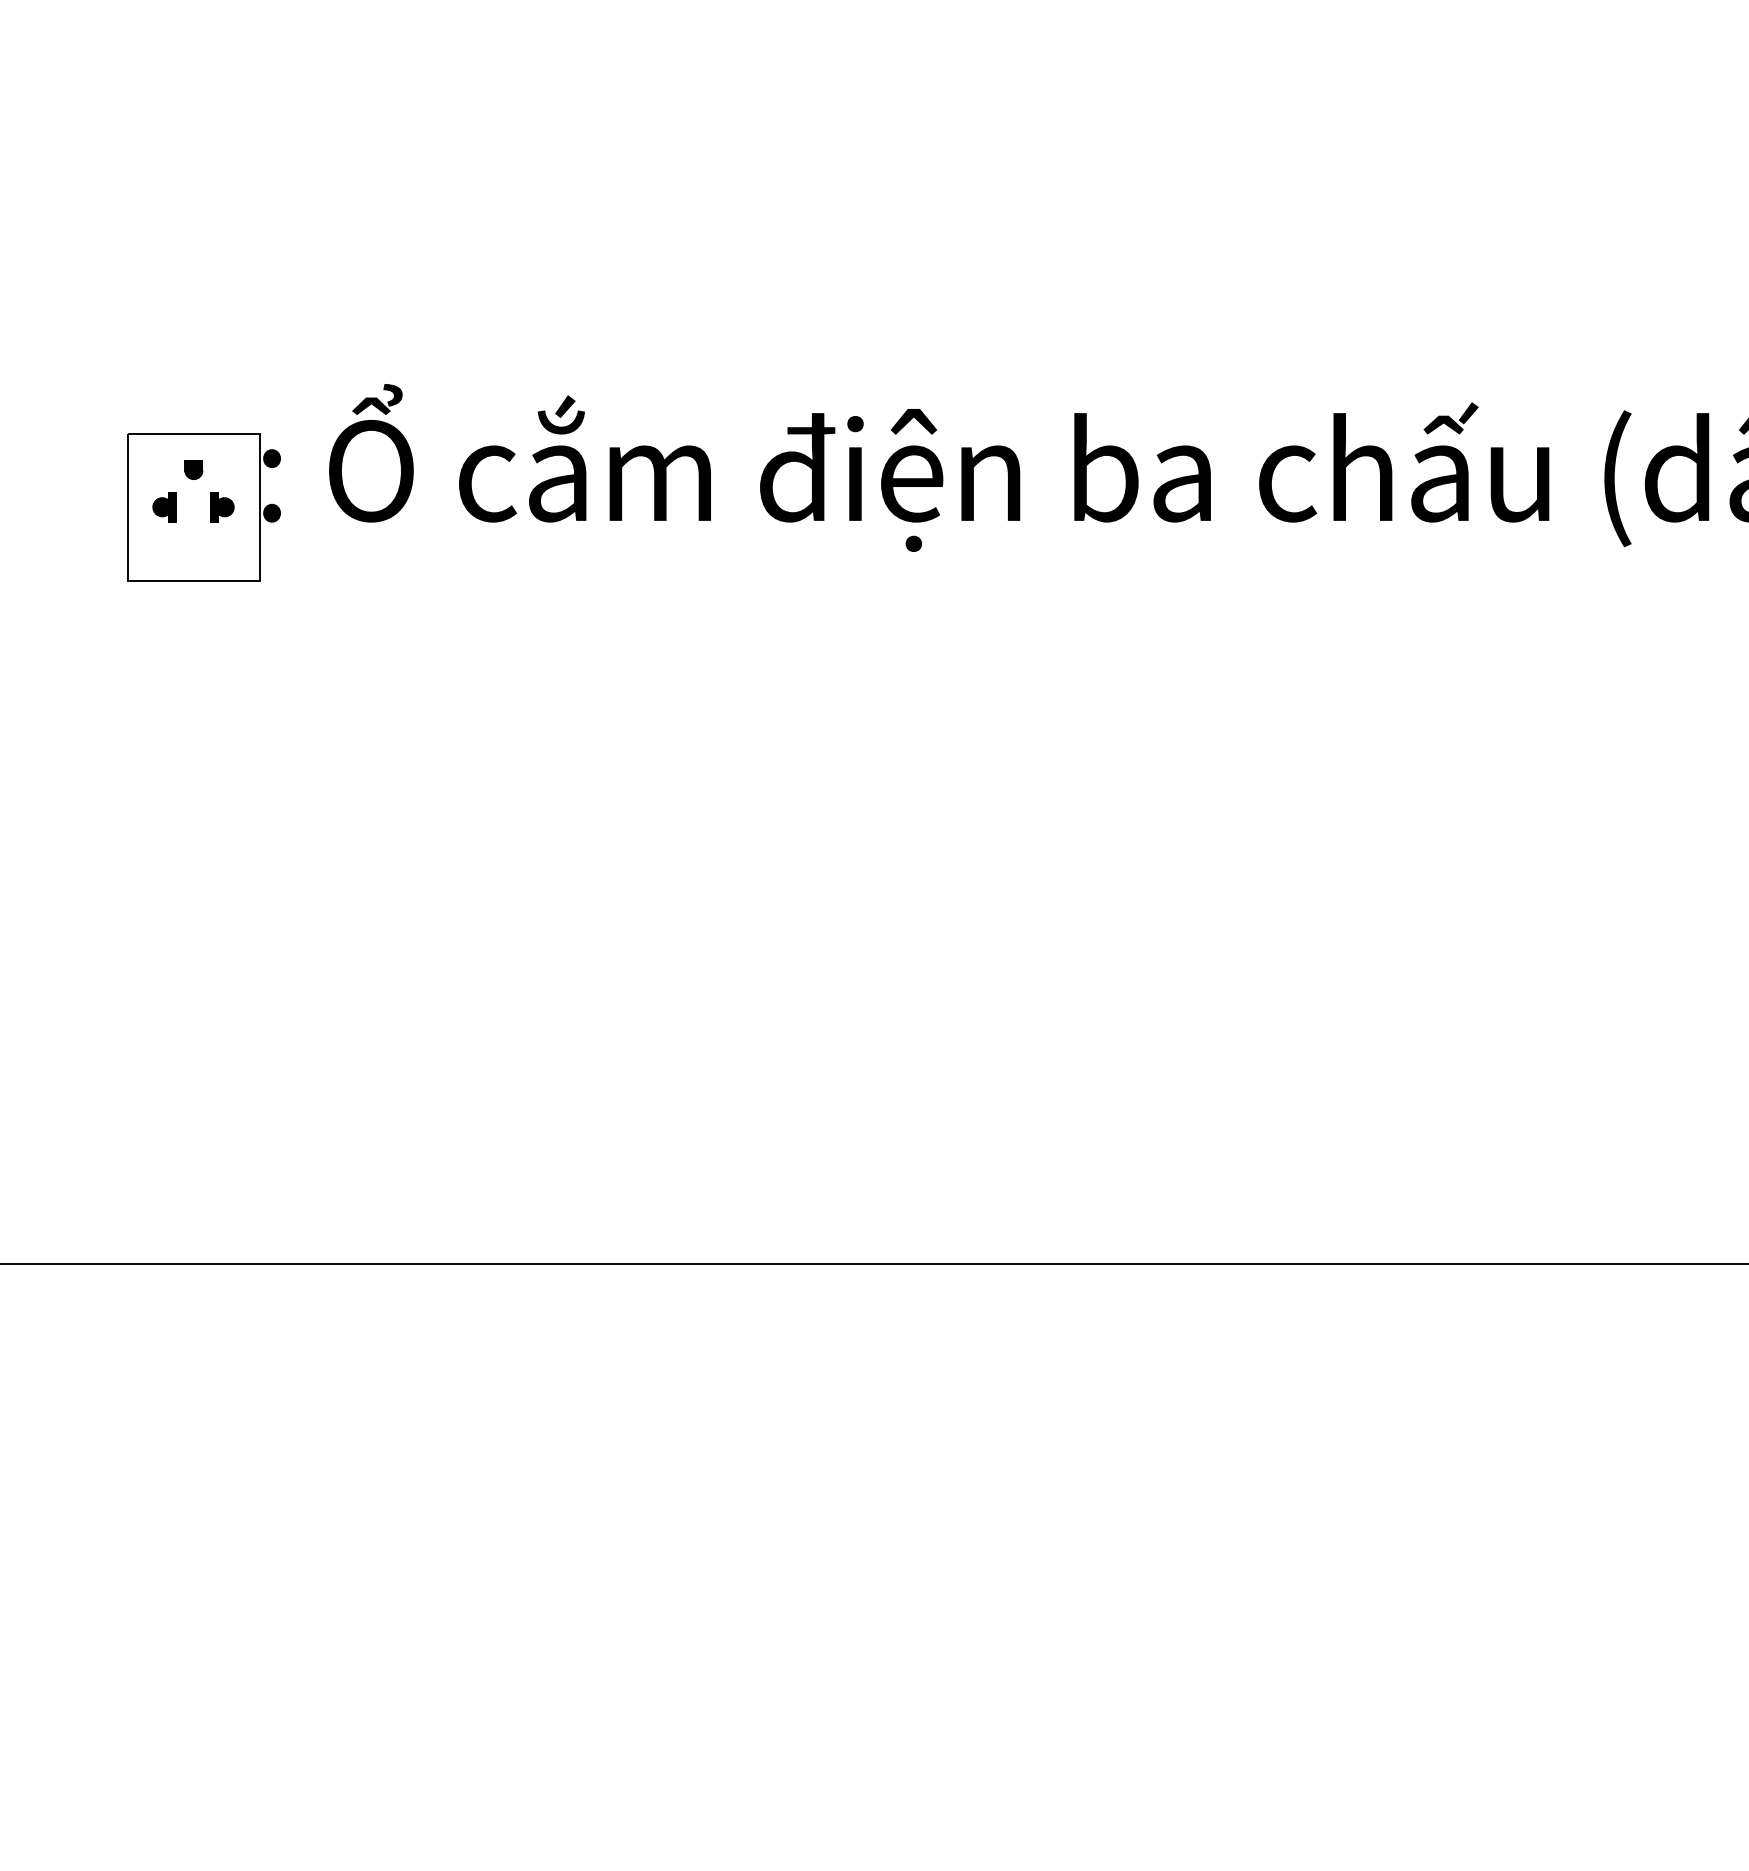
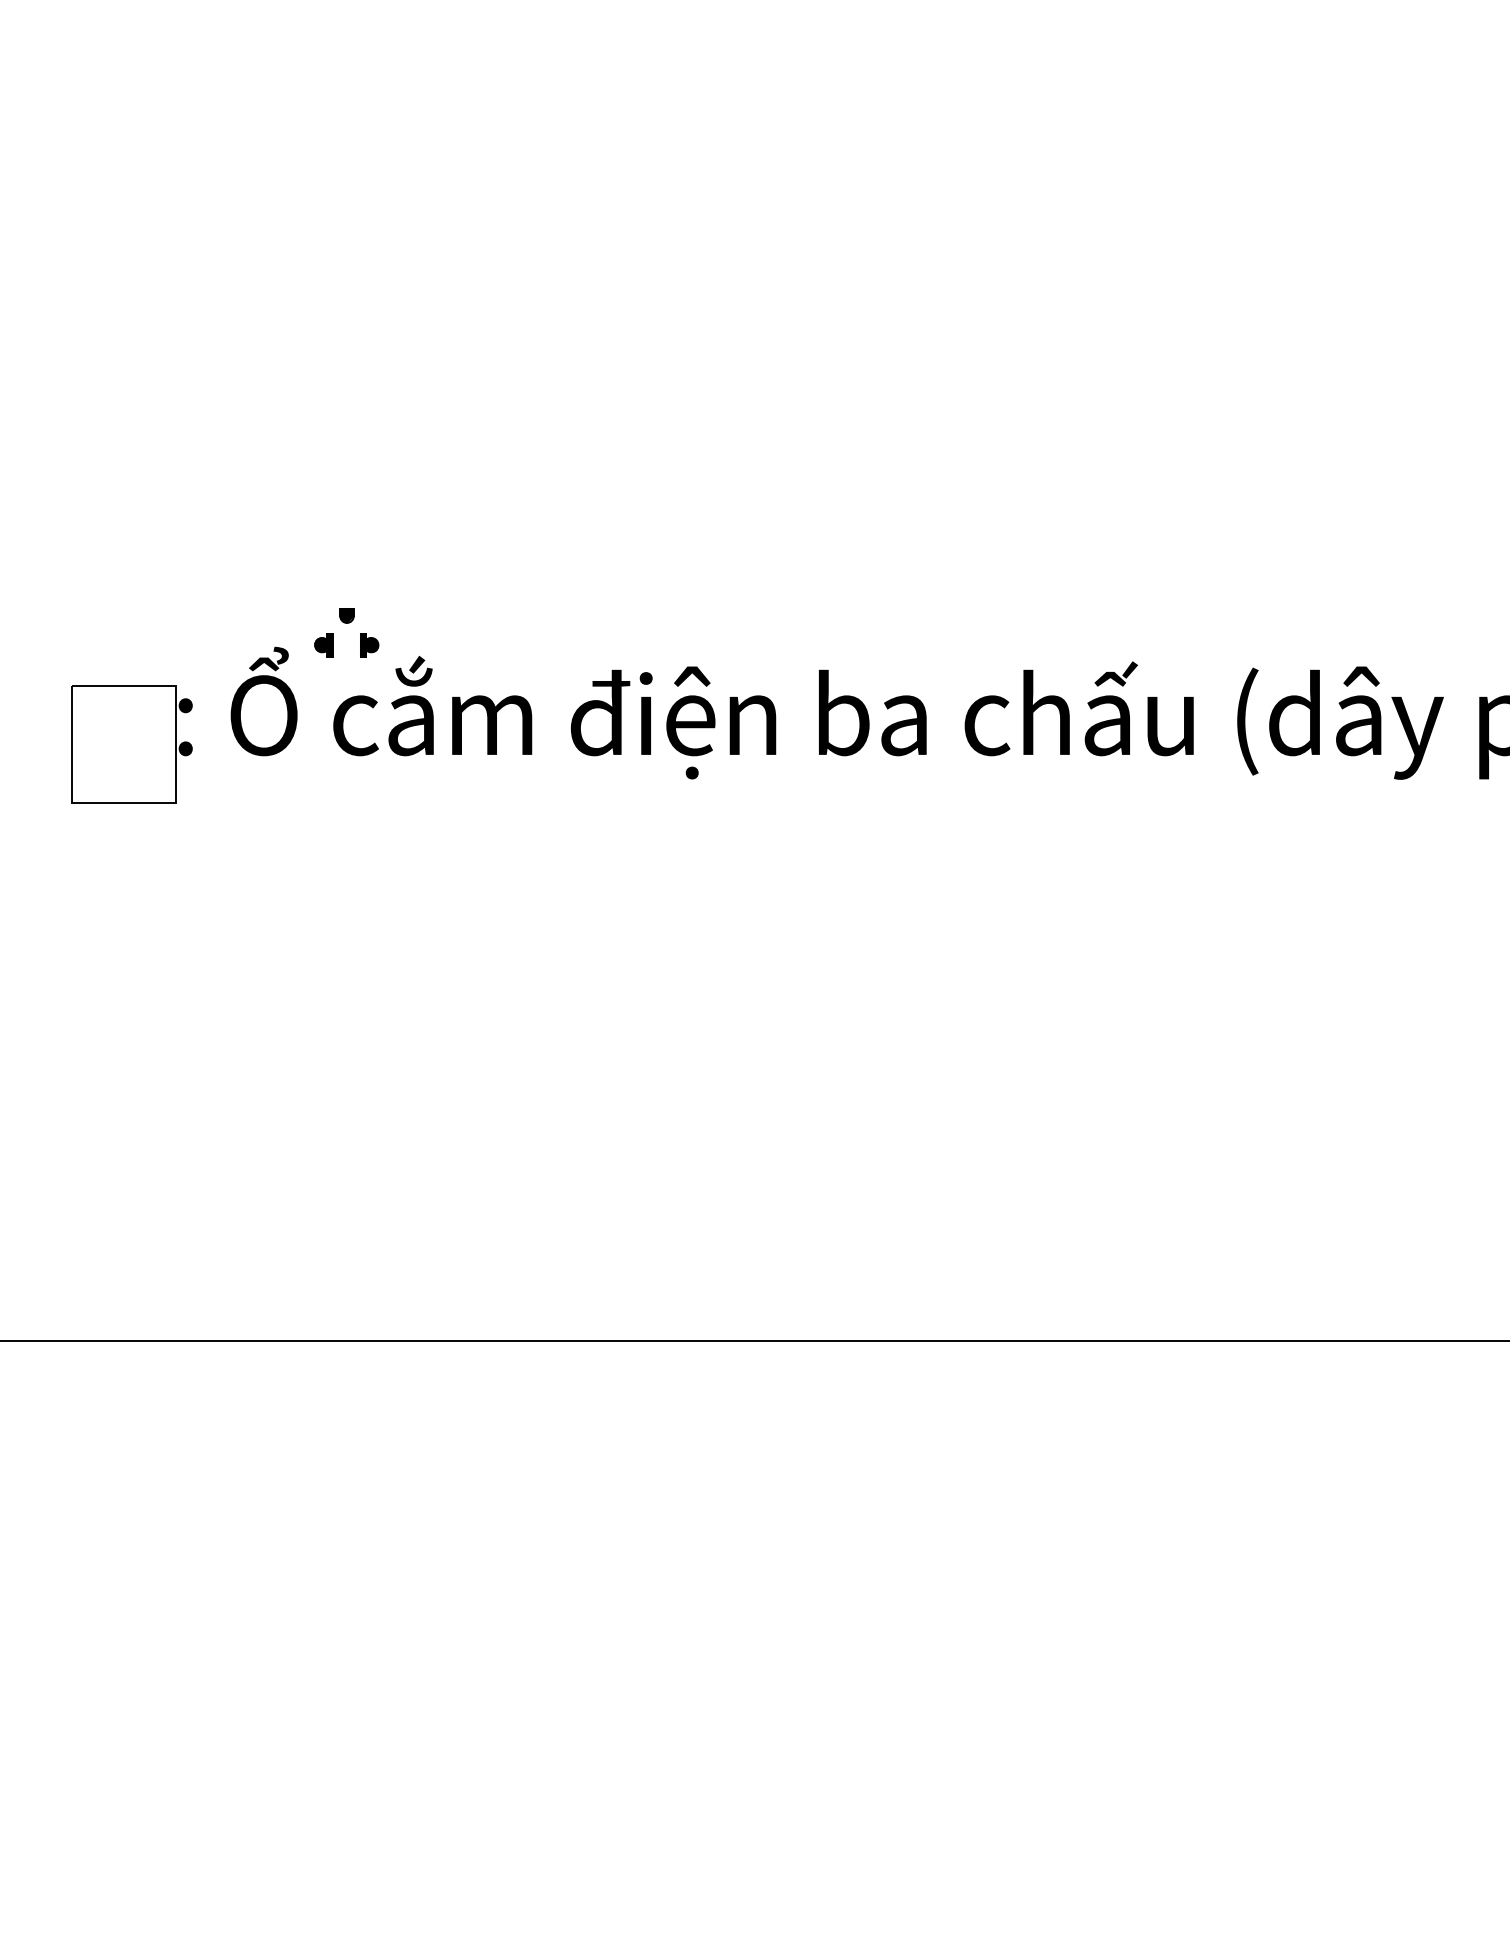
part: (193, 479) -> (346, 623), moved

